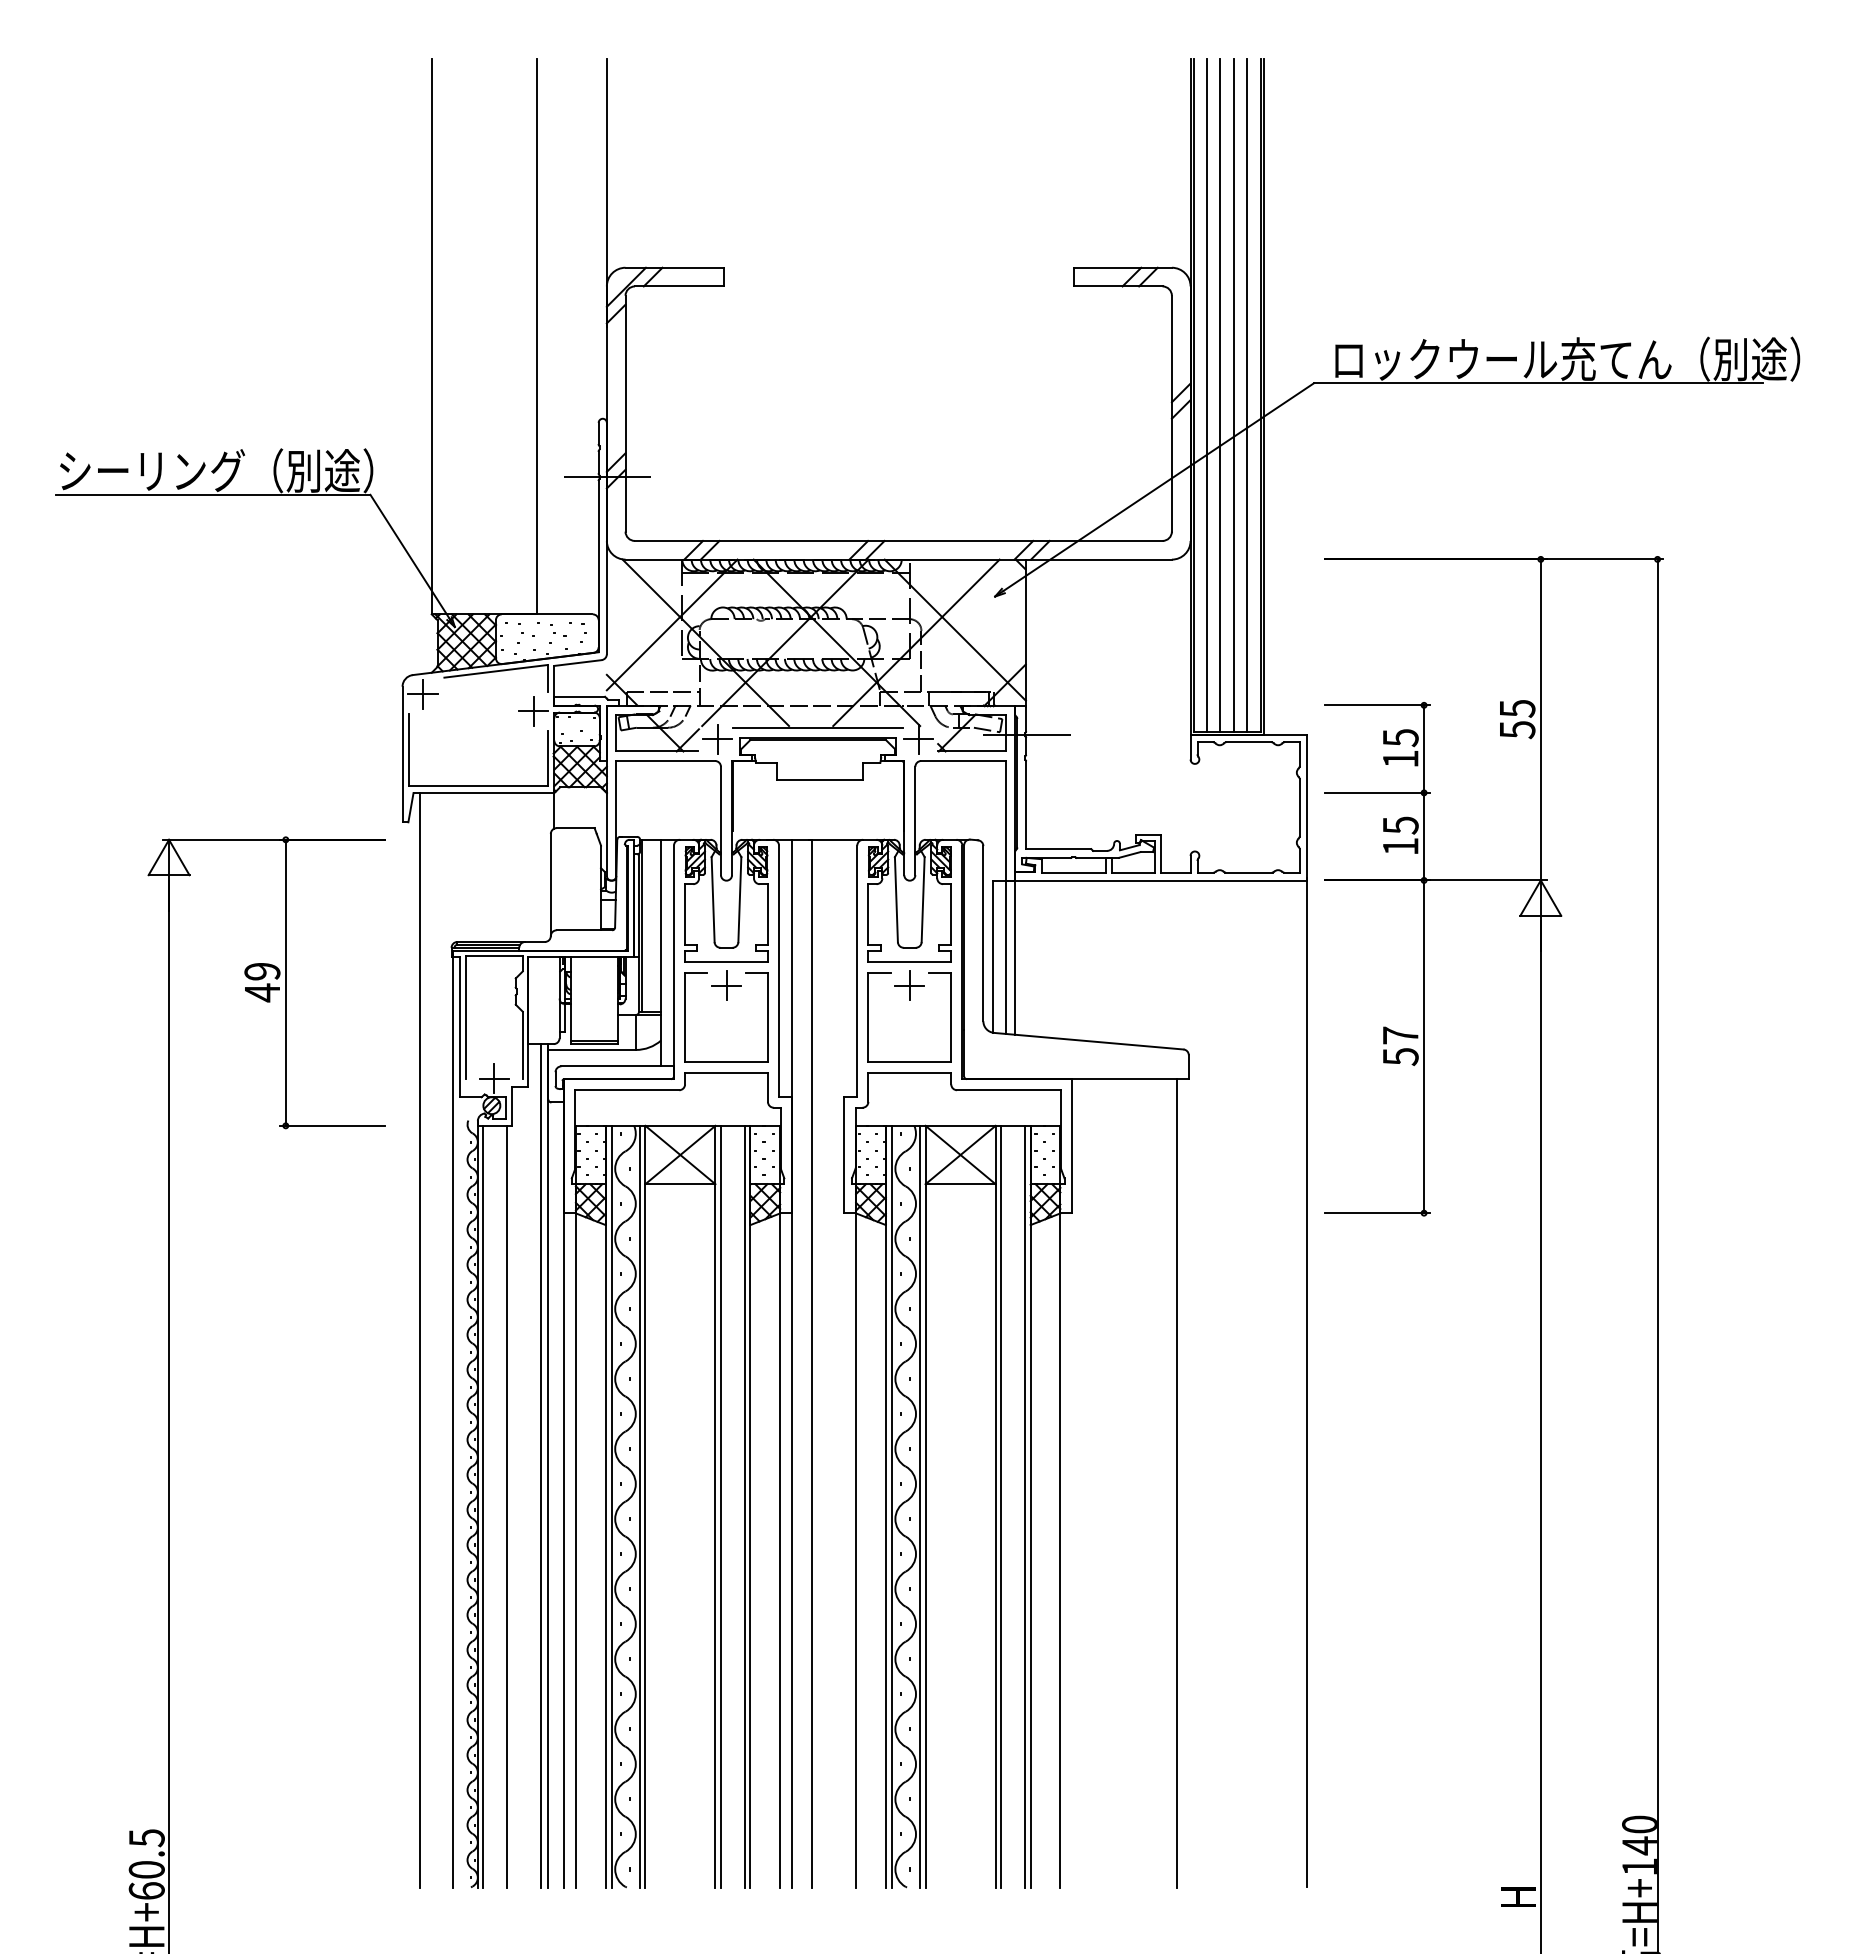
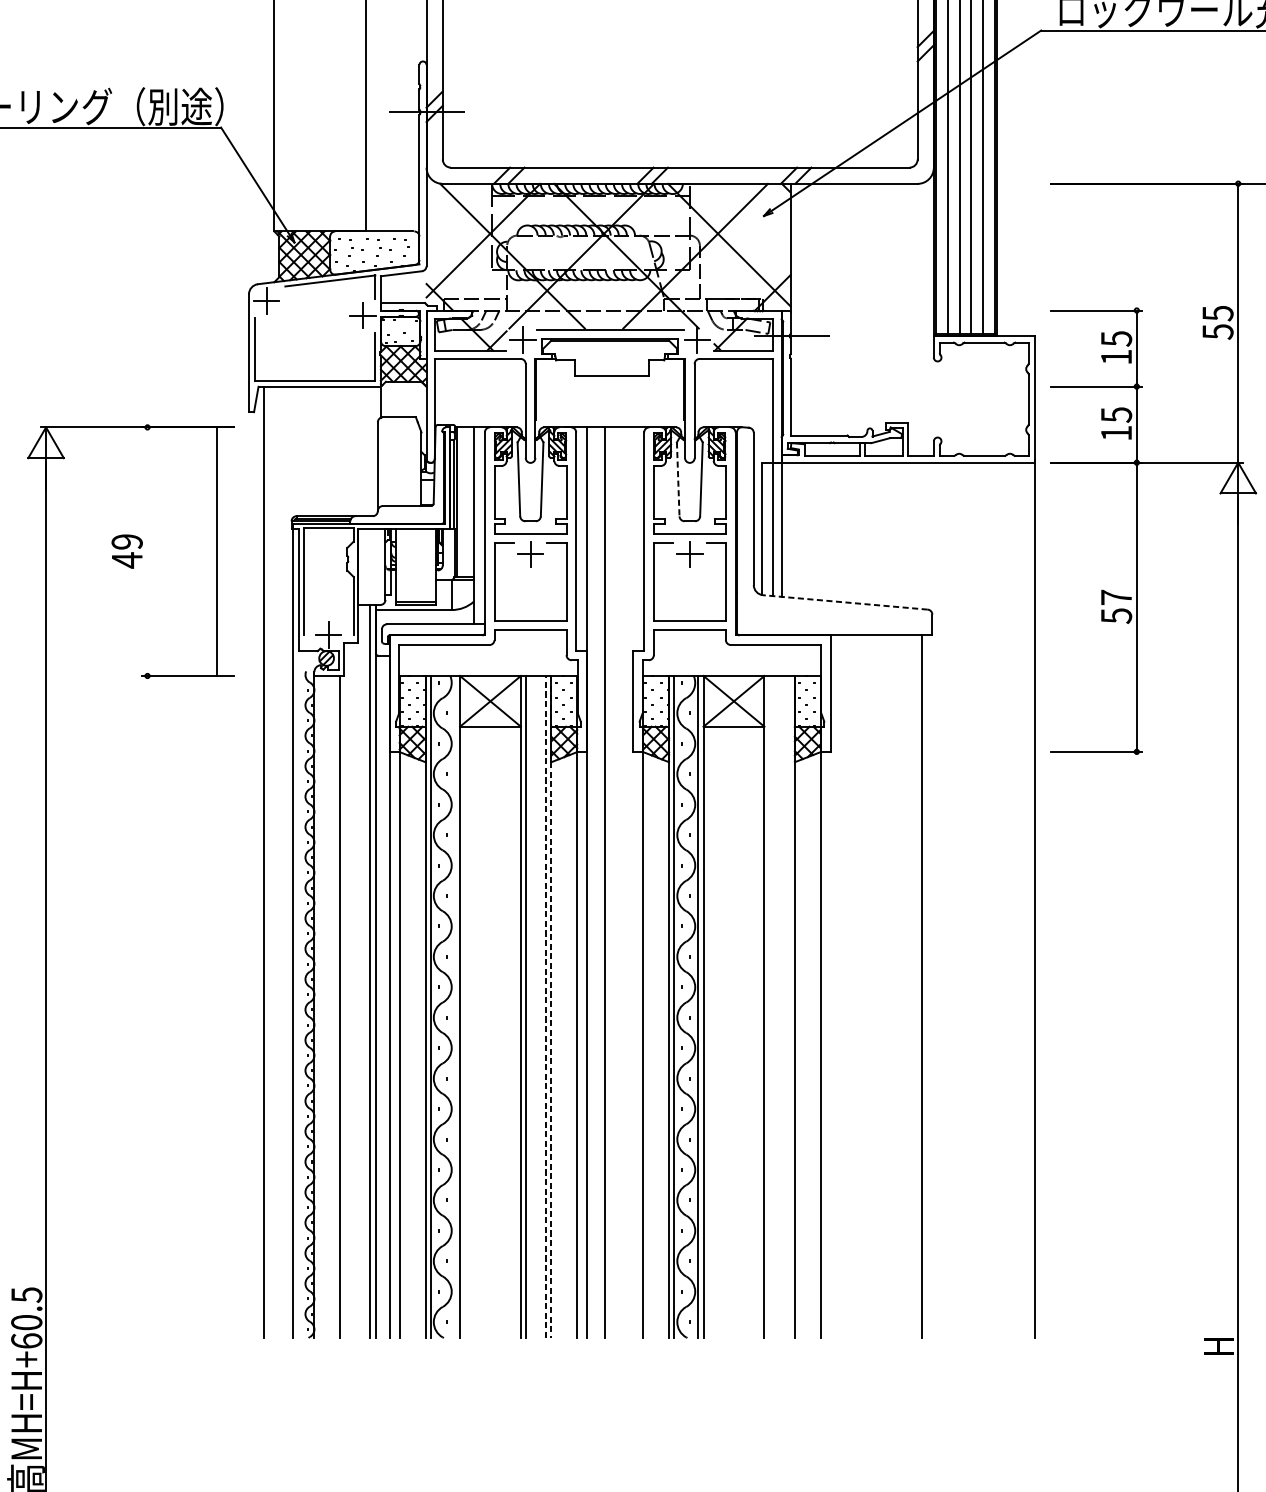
line: (896, 899) -> (678, 479), solid -> dashed
line: (285, 982) -> (216, 551), moved
line: (1088, 1041) -> (845, 602), solid -> dashed
line: (482, 1506) -> (318, 1006), removed
line: (639, 1506) -> (454, 1006), removed
line: (744, 1506) -> (546, 1006), solid -> dashed
line: (750, 1506) -> (551, 1006), solid -> dashed
line: (1001, 1506) -> (769, 1006), removed
line: (1024, 1506) -> (789, 1006), removed

